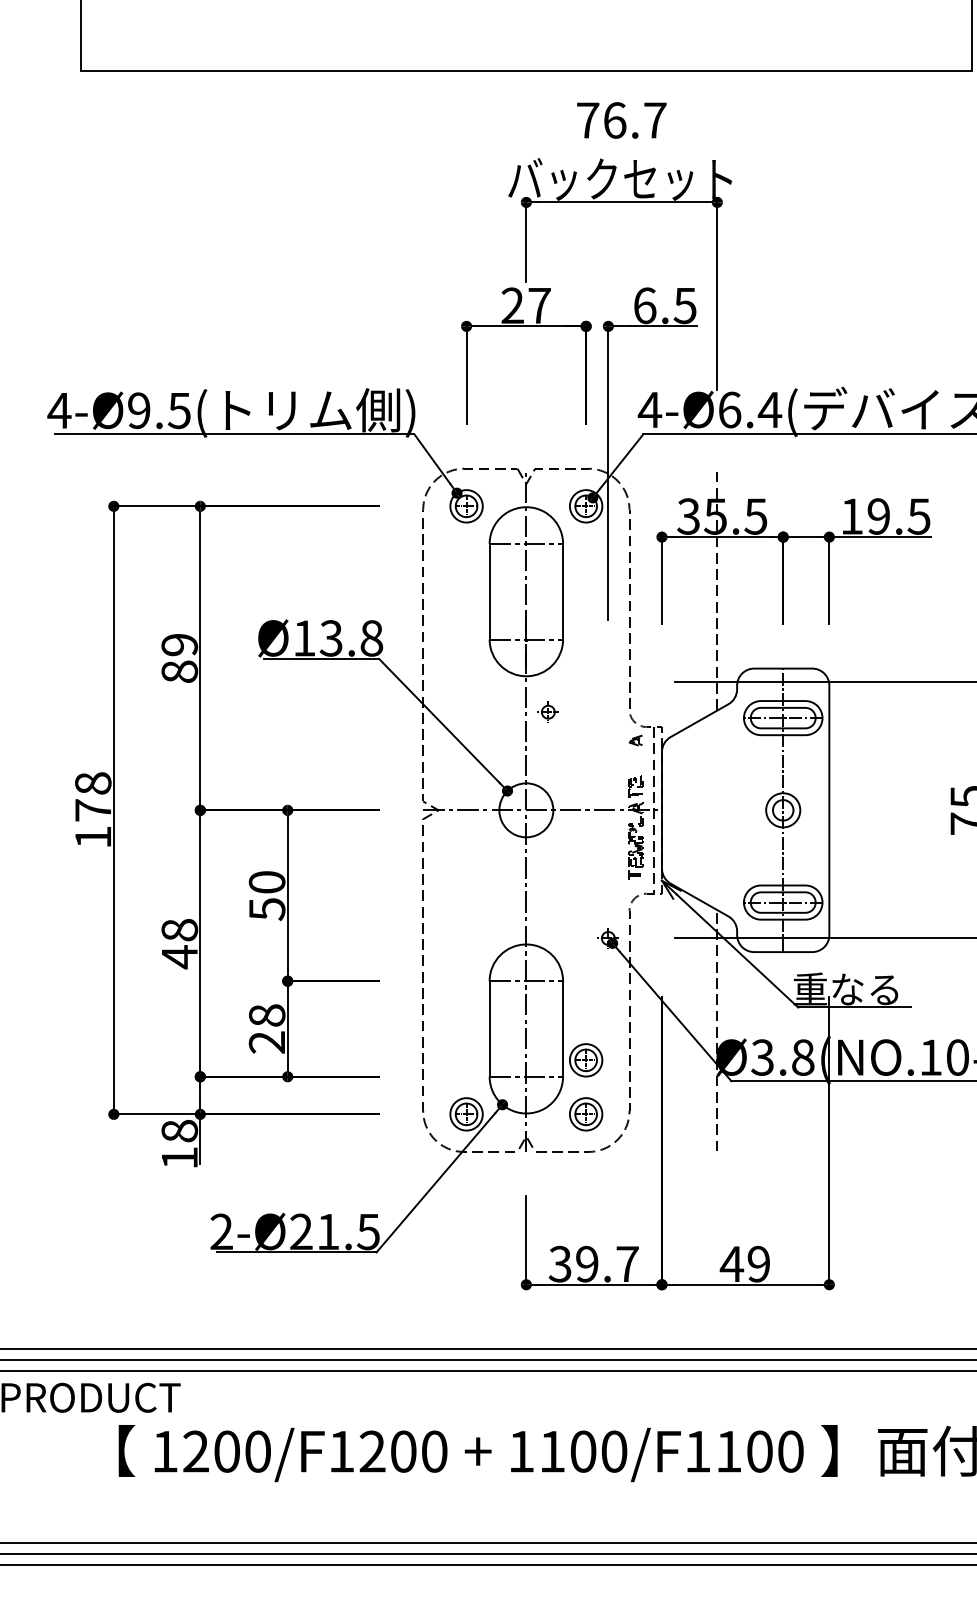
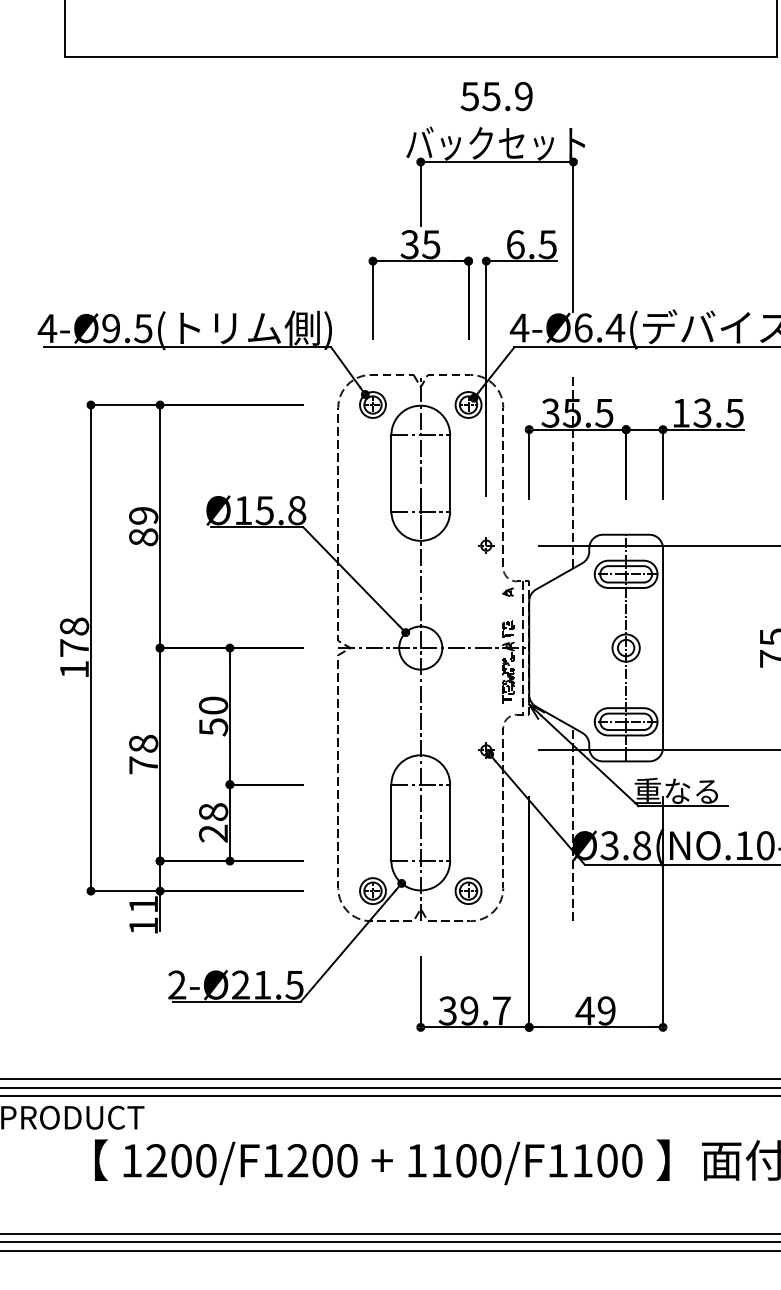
text: (621, 120) -> (496, 96), 76.7 -> 55.9
text: (525, 305) -> (420, 244), 27 -> 35
text: (878, 516) -> (702, 413), 19.5 -> 13.5
text: (330, 638) -> (264, 510), Ø13.8 -> Ø15.8
part: (547, 711) -> (485, 545), moved
text: (179, 957) -> (143, 765), 48 -> 78
part: (586, 1060) -> (468, 848), removed
text: (179, 1131) -> (143, 904), 18 -> 11

